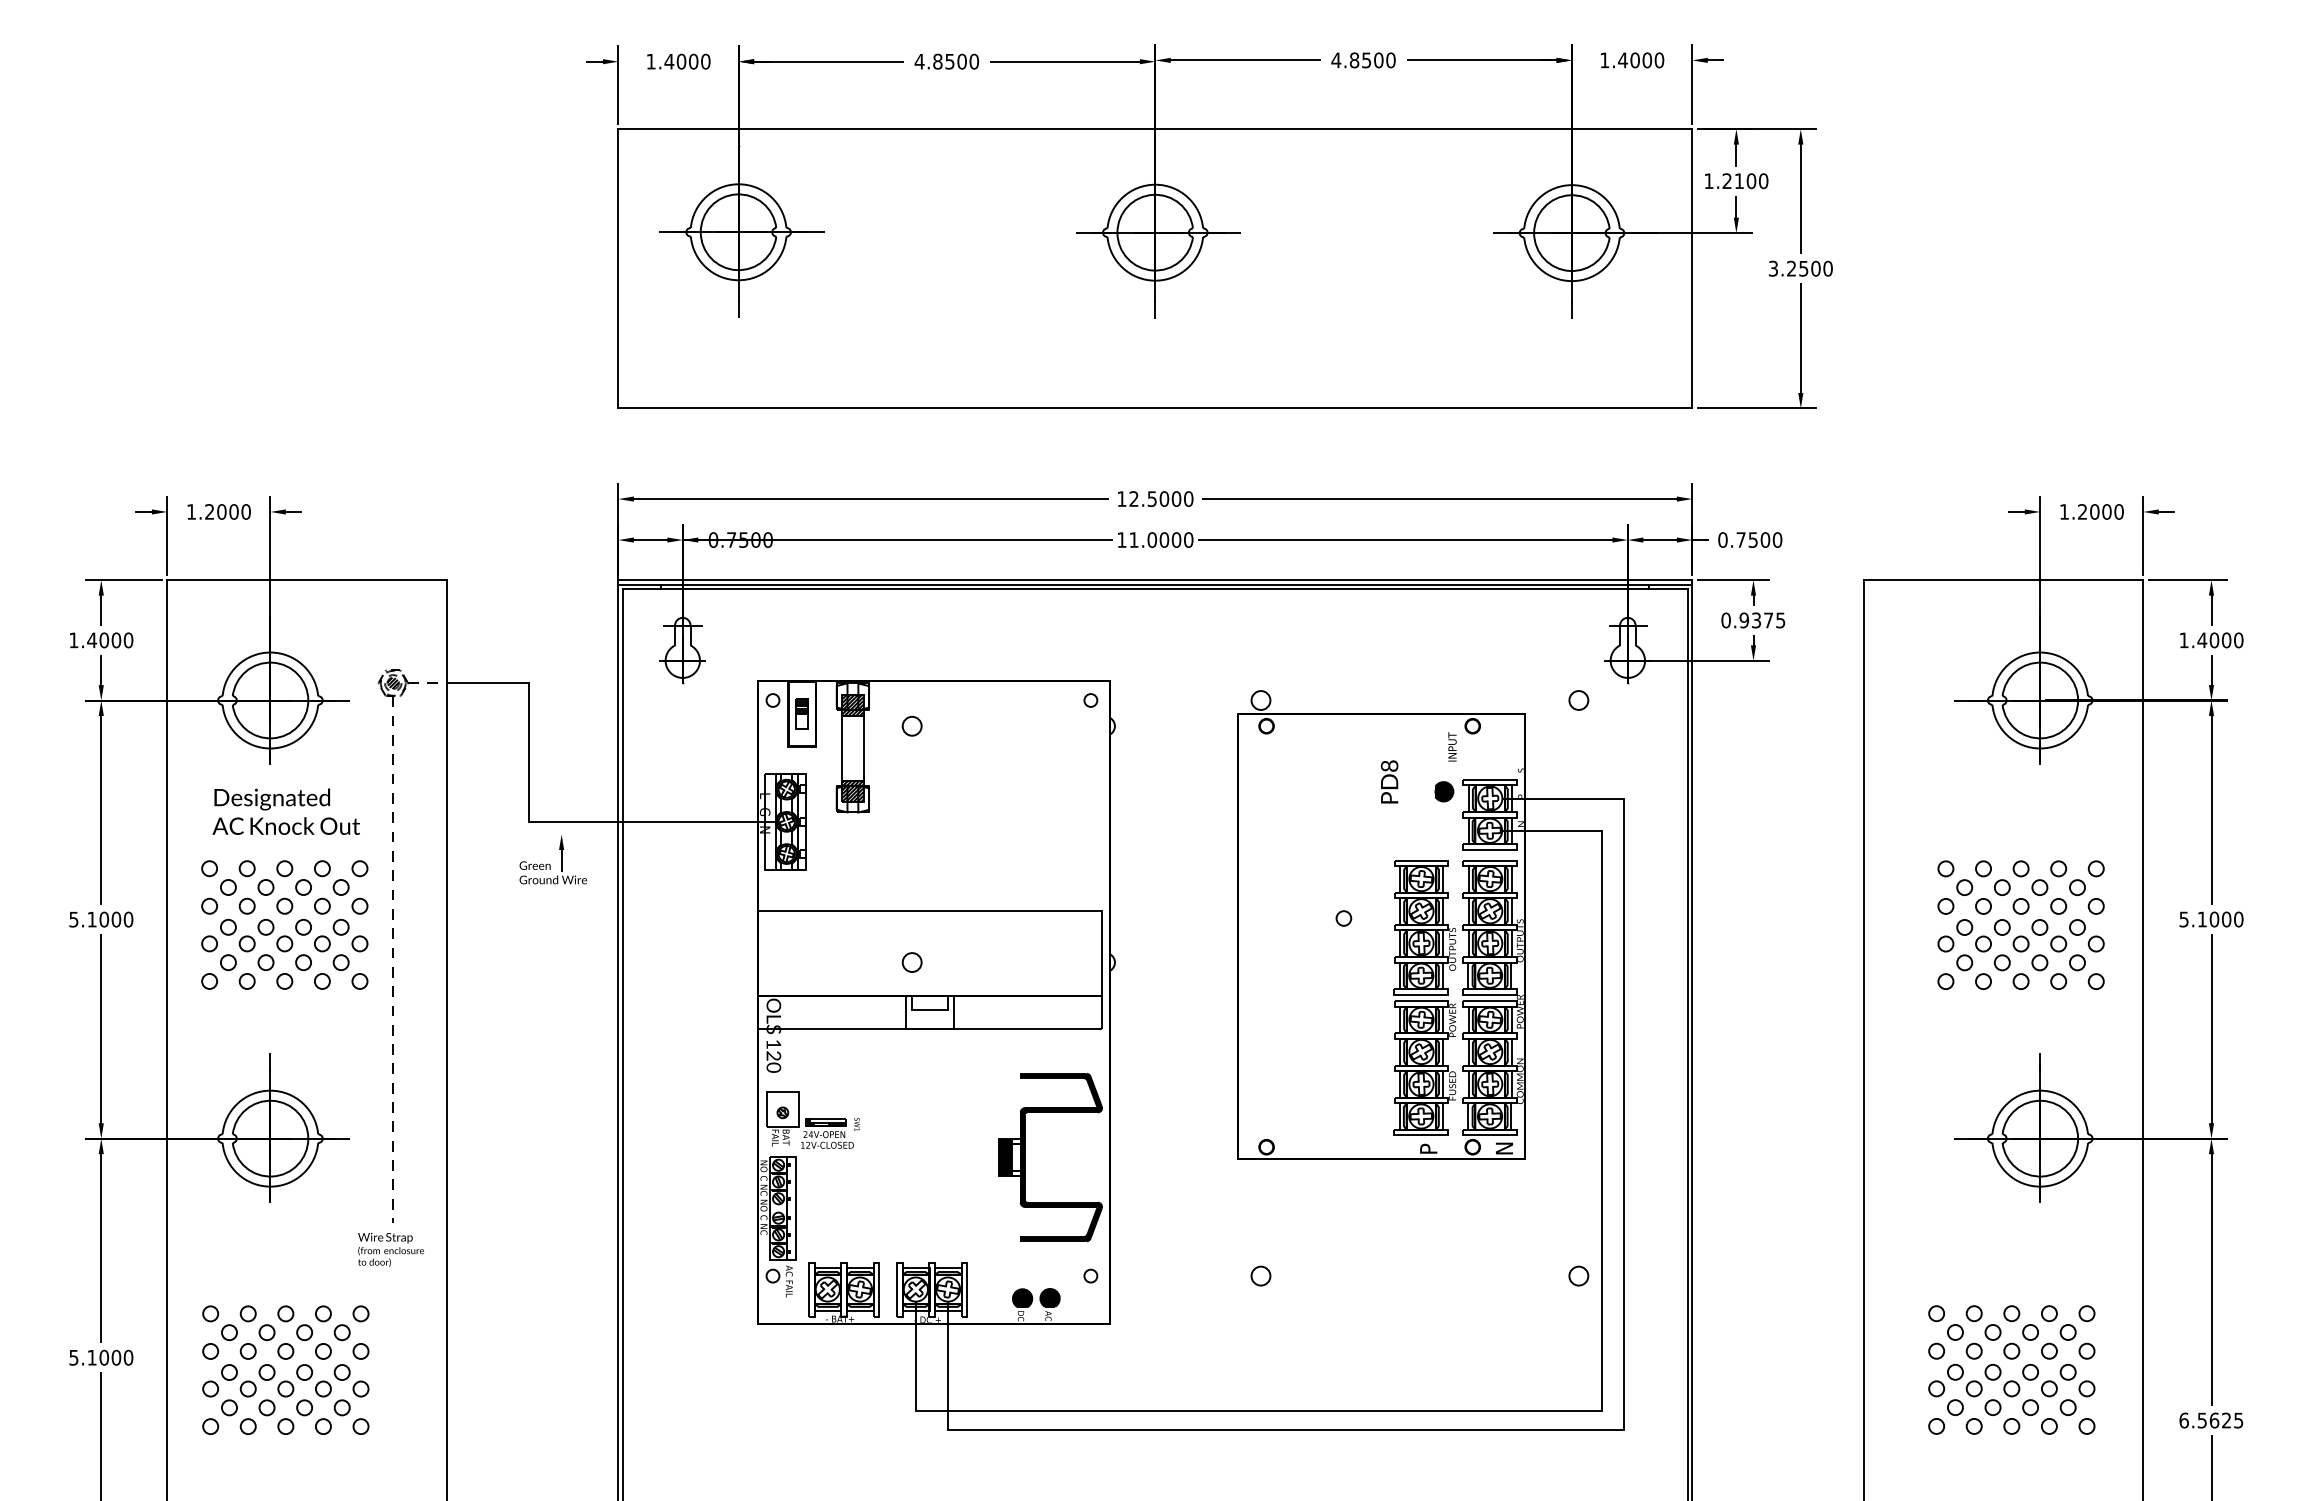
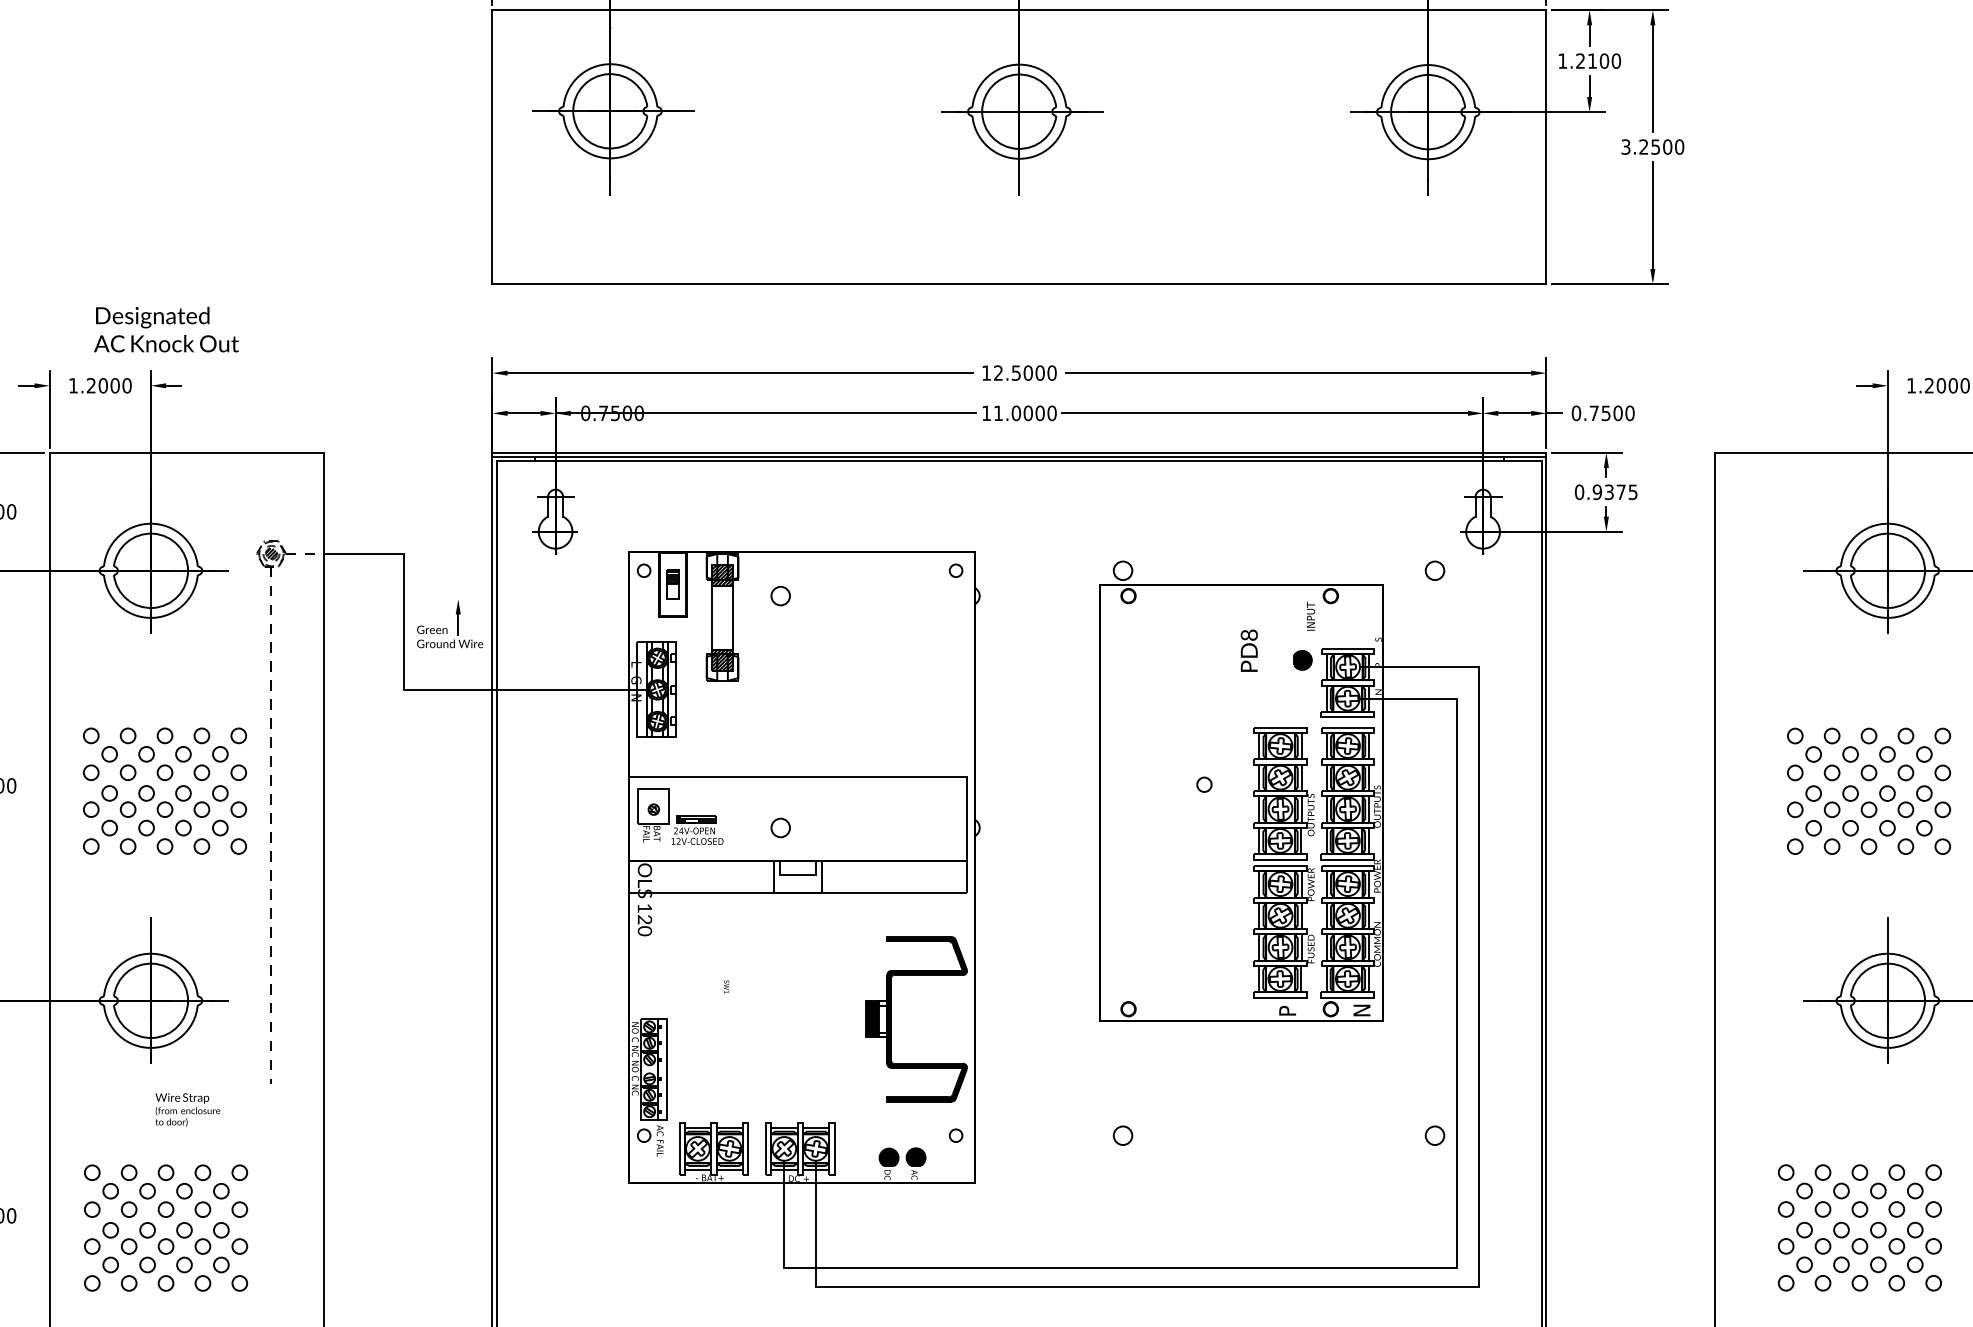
text: (285, 811) -> (165, 329), moved
part: (552, 859) -> (449, 623), moved
part: (809, 1119) -> (679, 816), moved
text: (390, 1249) -> (187, 1109), moved

